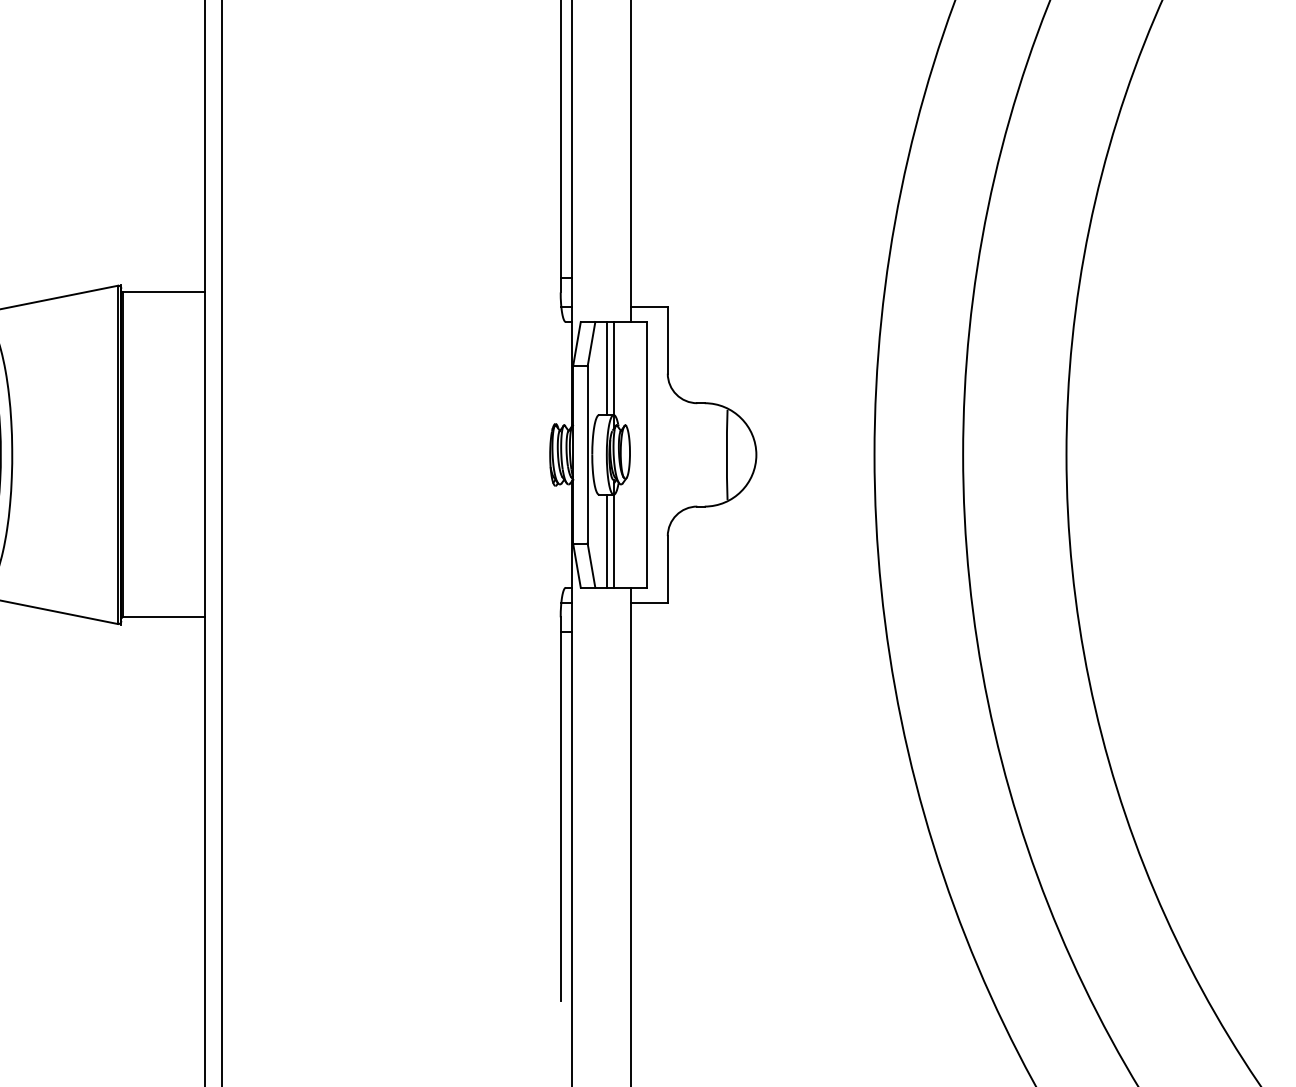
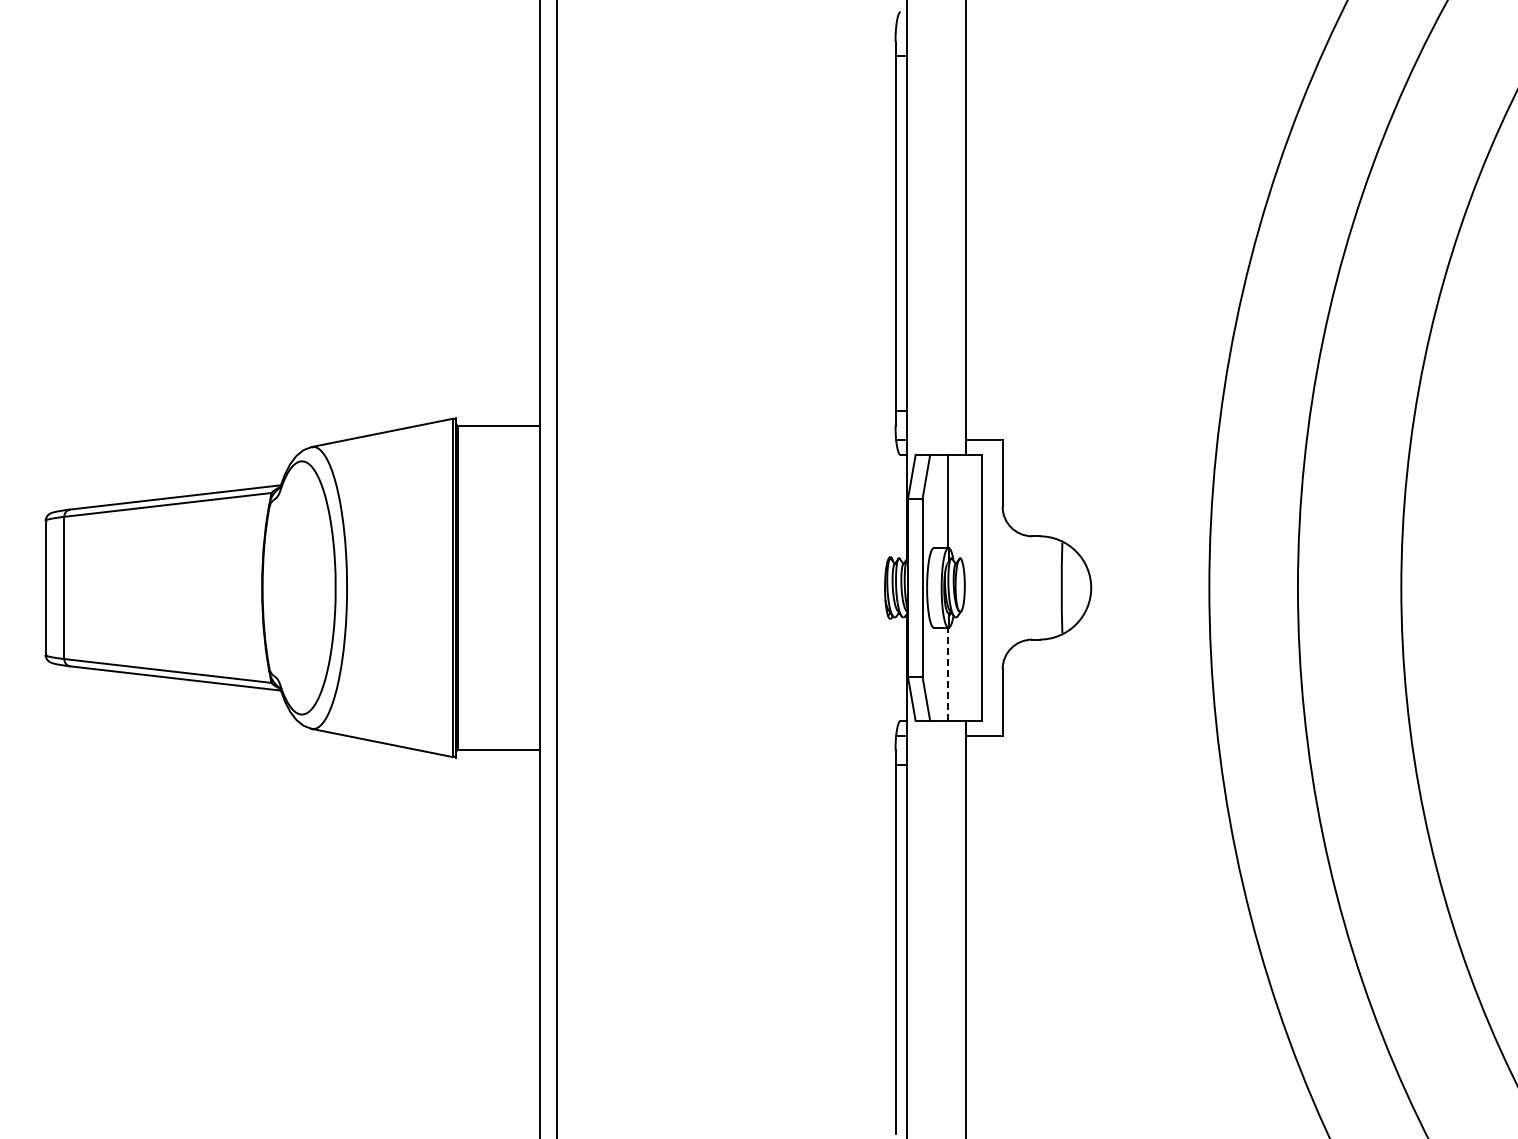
line: (607, 368) -> (942, 501), removed
line: (607, 540) -> (942, 673), removed
line: (613, 541) -> (948, 674), solid -> dashed

